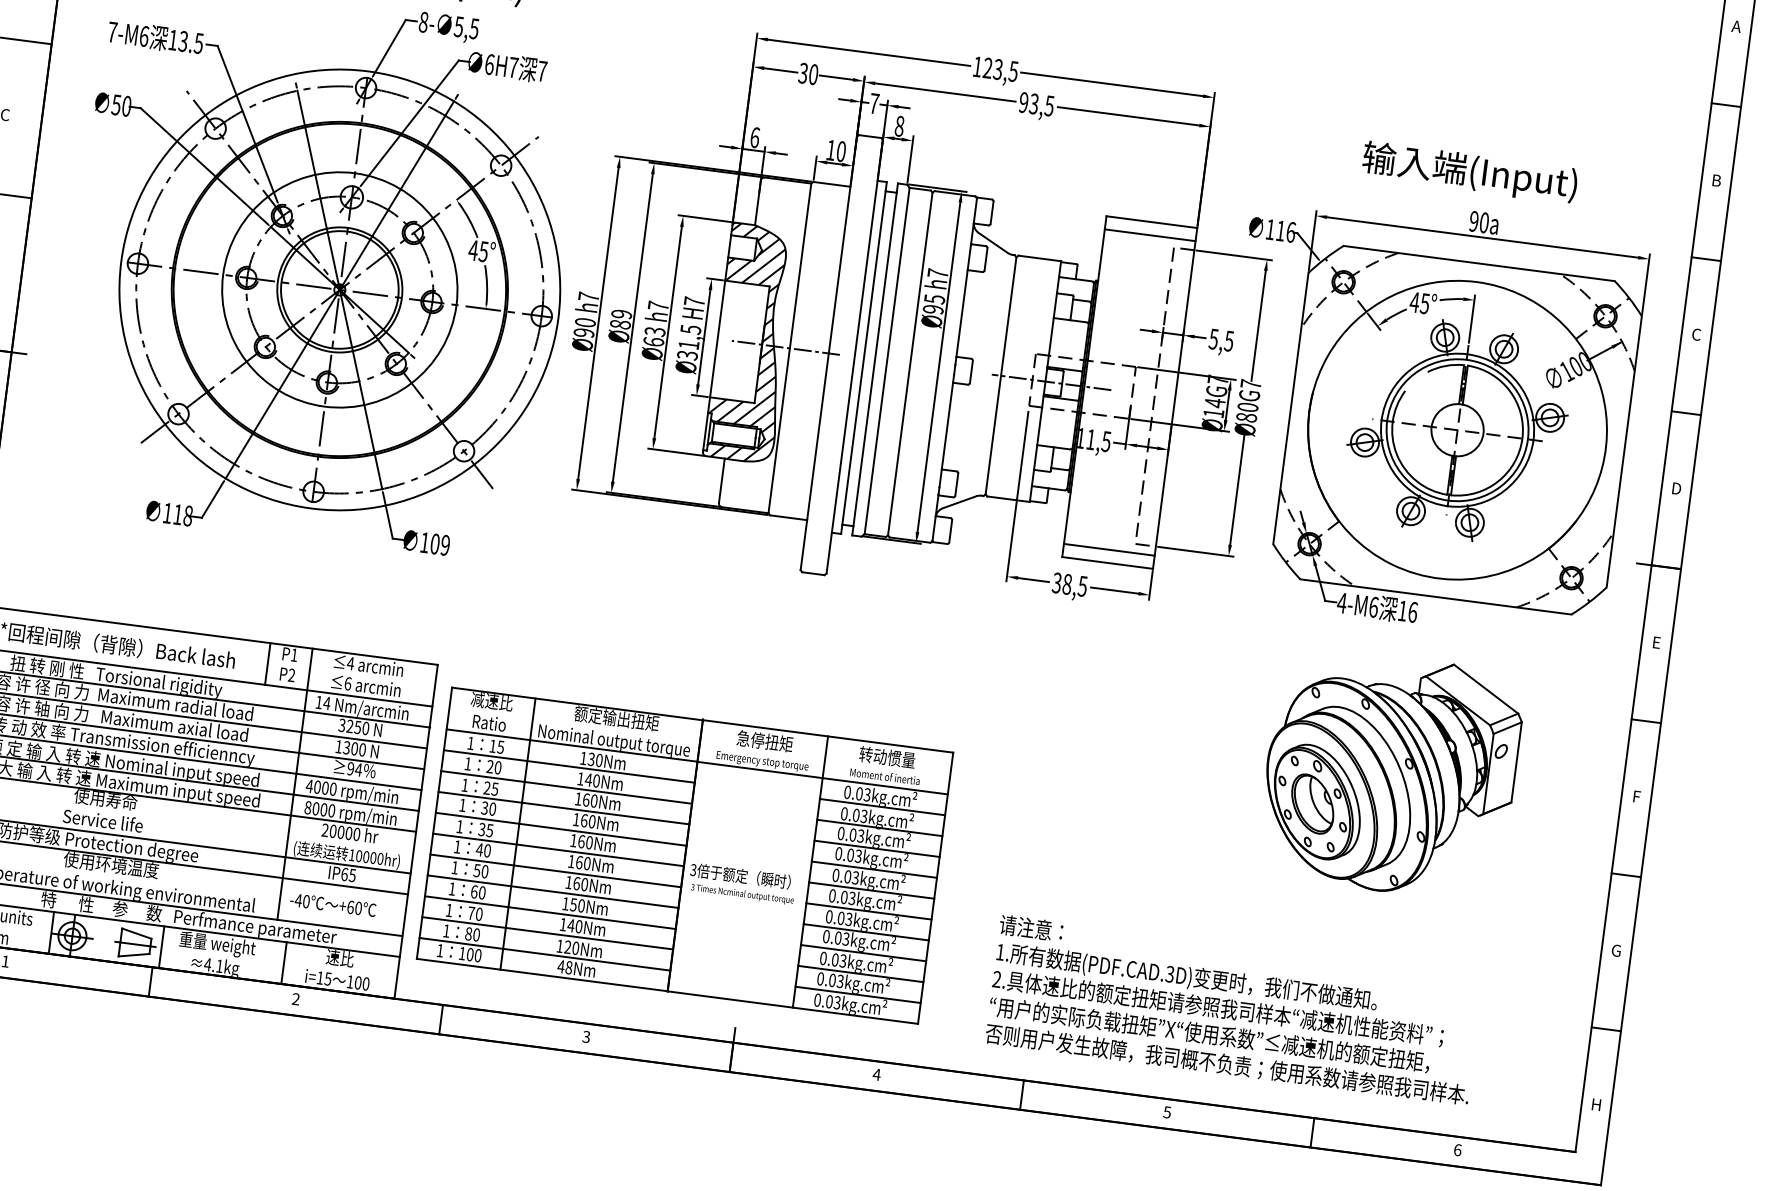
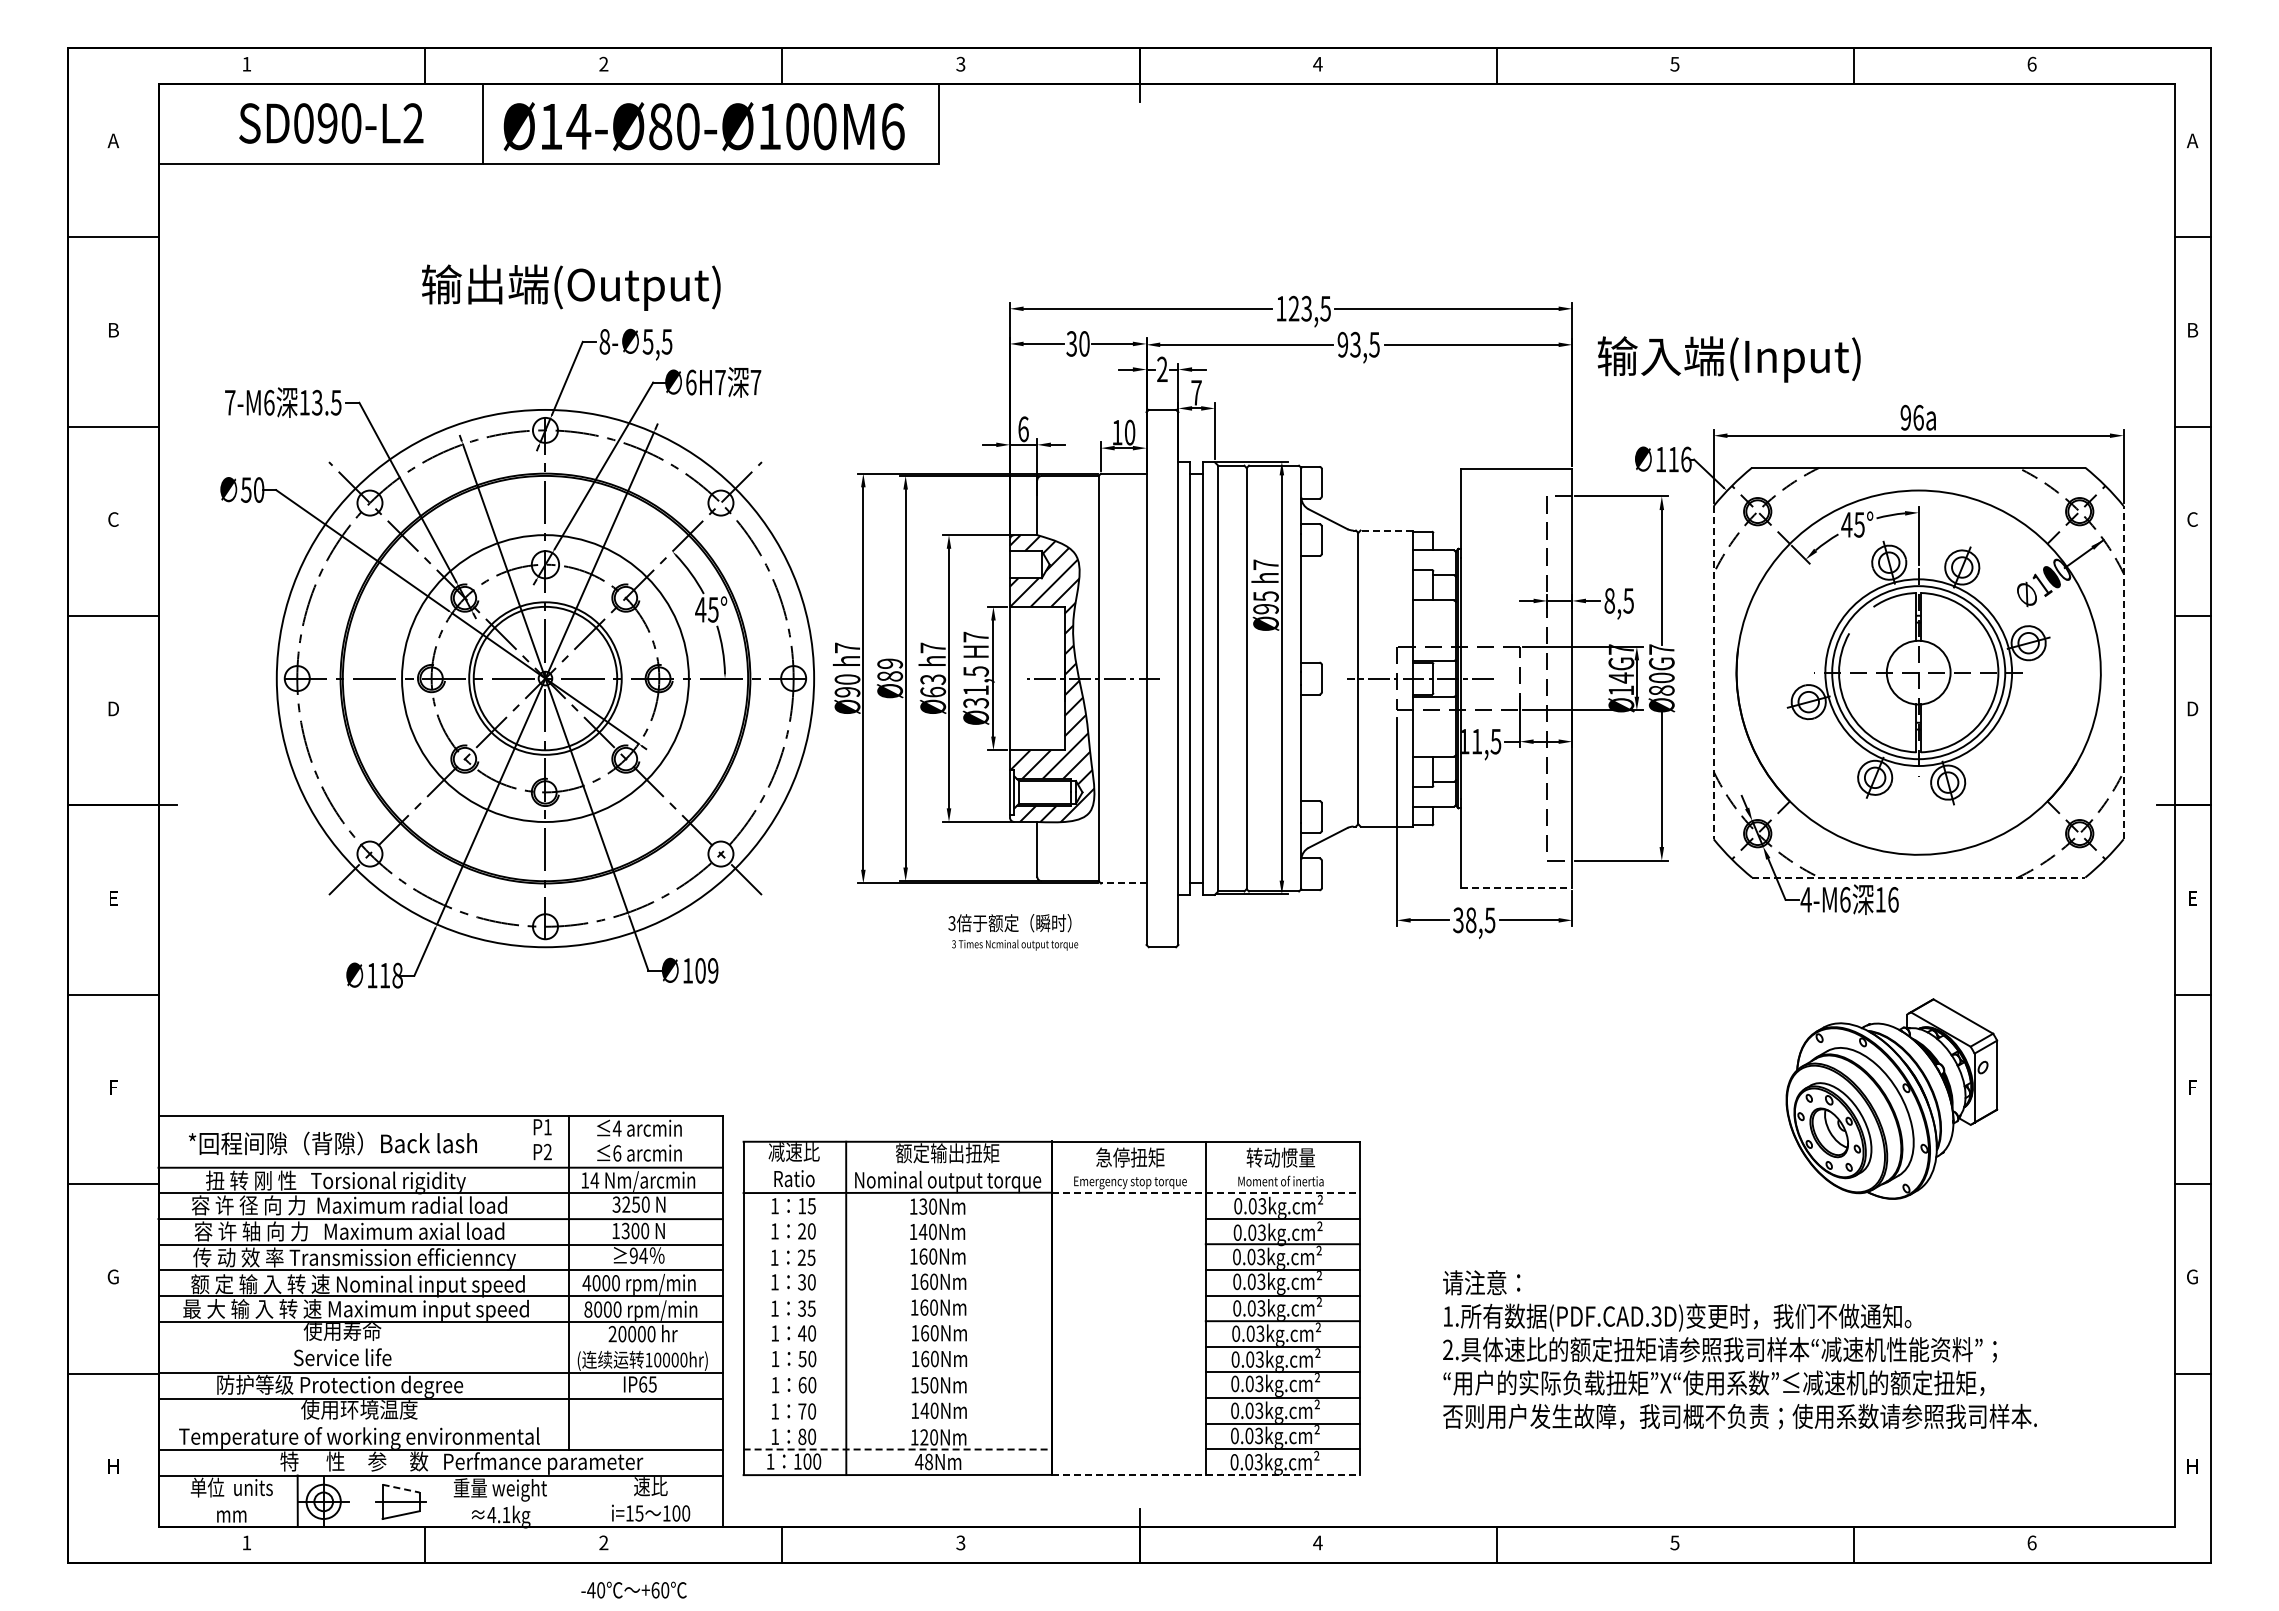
text: (874, 102) -> (1162, 368), 7 -> 2
text: (899, 126) -> (1196, 392), 8 -> 7
text: (1469, 172) -> (1728, 359), moved
text: (1484, 222) -> (1918, 417), 90 -> 96
line: (1150, 235) -> (1516, 485), removed
line: (1039, 258) -> (1386, 530), solid -> dashed
text: (1213, 338) -> (1609, 600), 5,5 -> 8,5
line: (1290, 408) -> (1713, 672), solid -> dashed
line: (1624, 451) -> (2123, 672), solid -> dashed
line: (788, 517) -> (1123, 883), solid -> dashed
line: (1109, 549) -> (1516, 871), removed
line: (1107, 563) -> (1516, 888), solid -> dashed
line: (1435, 596) -> (1918, 877), solid -> dashed
line: (268, 663) -> (517, 1141), removed
line: (569, 766) -> (897, 1218), removed
part: (1390, 773) -> (1891, 1098), size x0.7
line: (822, 777) -> (1205, 1192), solid -> dashed
line: (566, 787) -> (897, 1244), removed
line: (563, 807) -> (897, 1269), removed
line: (561, 828) -> (897, 1295), removed
line: (558, 850) -> (897, 1321), removed
line: (555, 870) -> (897, 1346), removed
text: (742, 883) -> (1013, 932), moved
line: (552, 891) -> (897, 1372), removed
text: (332, 904) -> (633, 1589), moved
line: (550, 912) -> (897, 1398), removed
line: (137, 933) -> (401, 1488), solid -> dashed
line: (547, 933) -> (897, 1423), removed
line: (161, 946) -> (433, 1500), removed
line: (545, 954) -> (898, 1449), solid -> dashed
line: (283, 962) -> (583, 1500), removed
line: (792, 1007) -> (1205, 1475), solid -> dashed
text: (1234, 1009) -> (1739, 1349), moved

